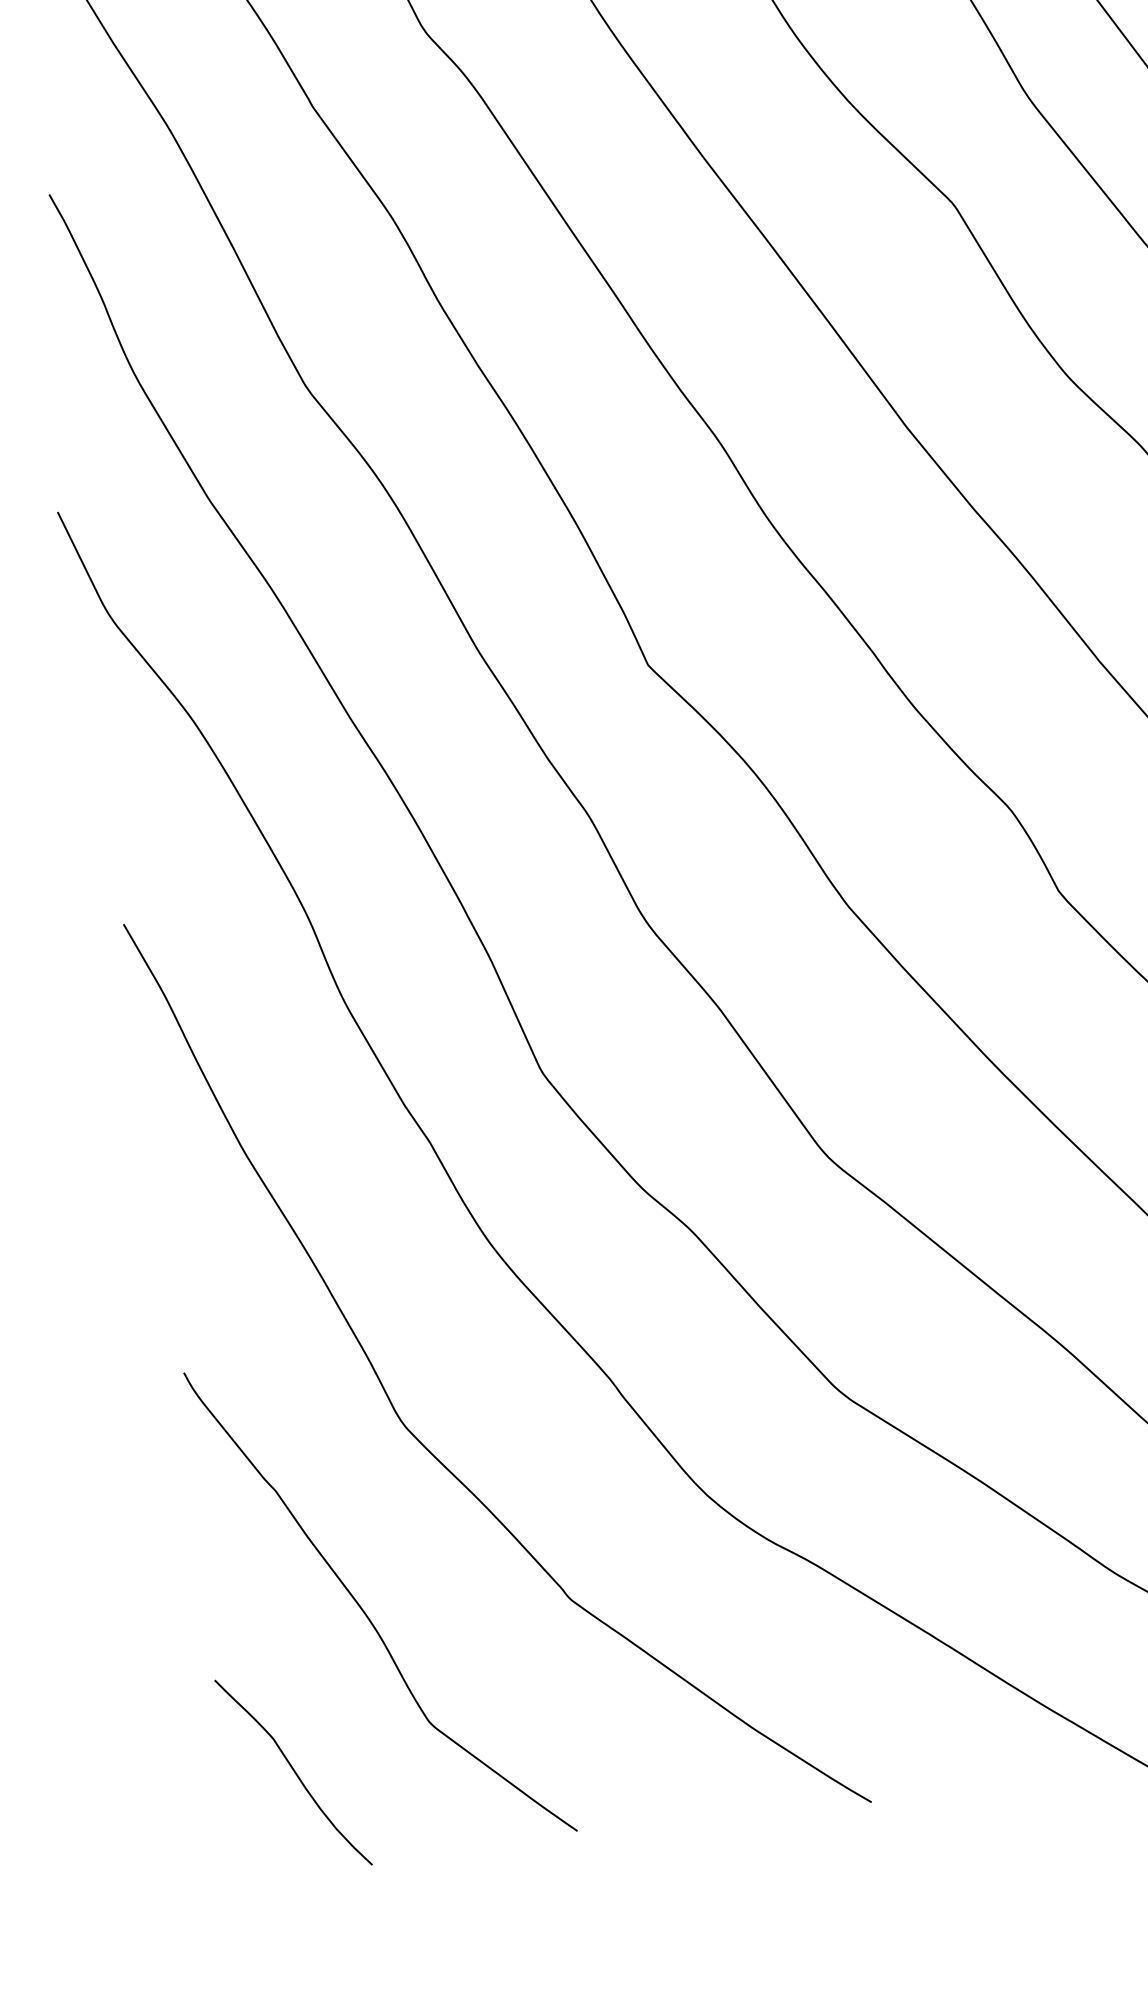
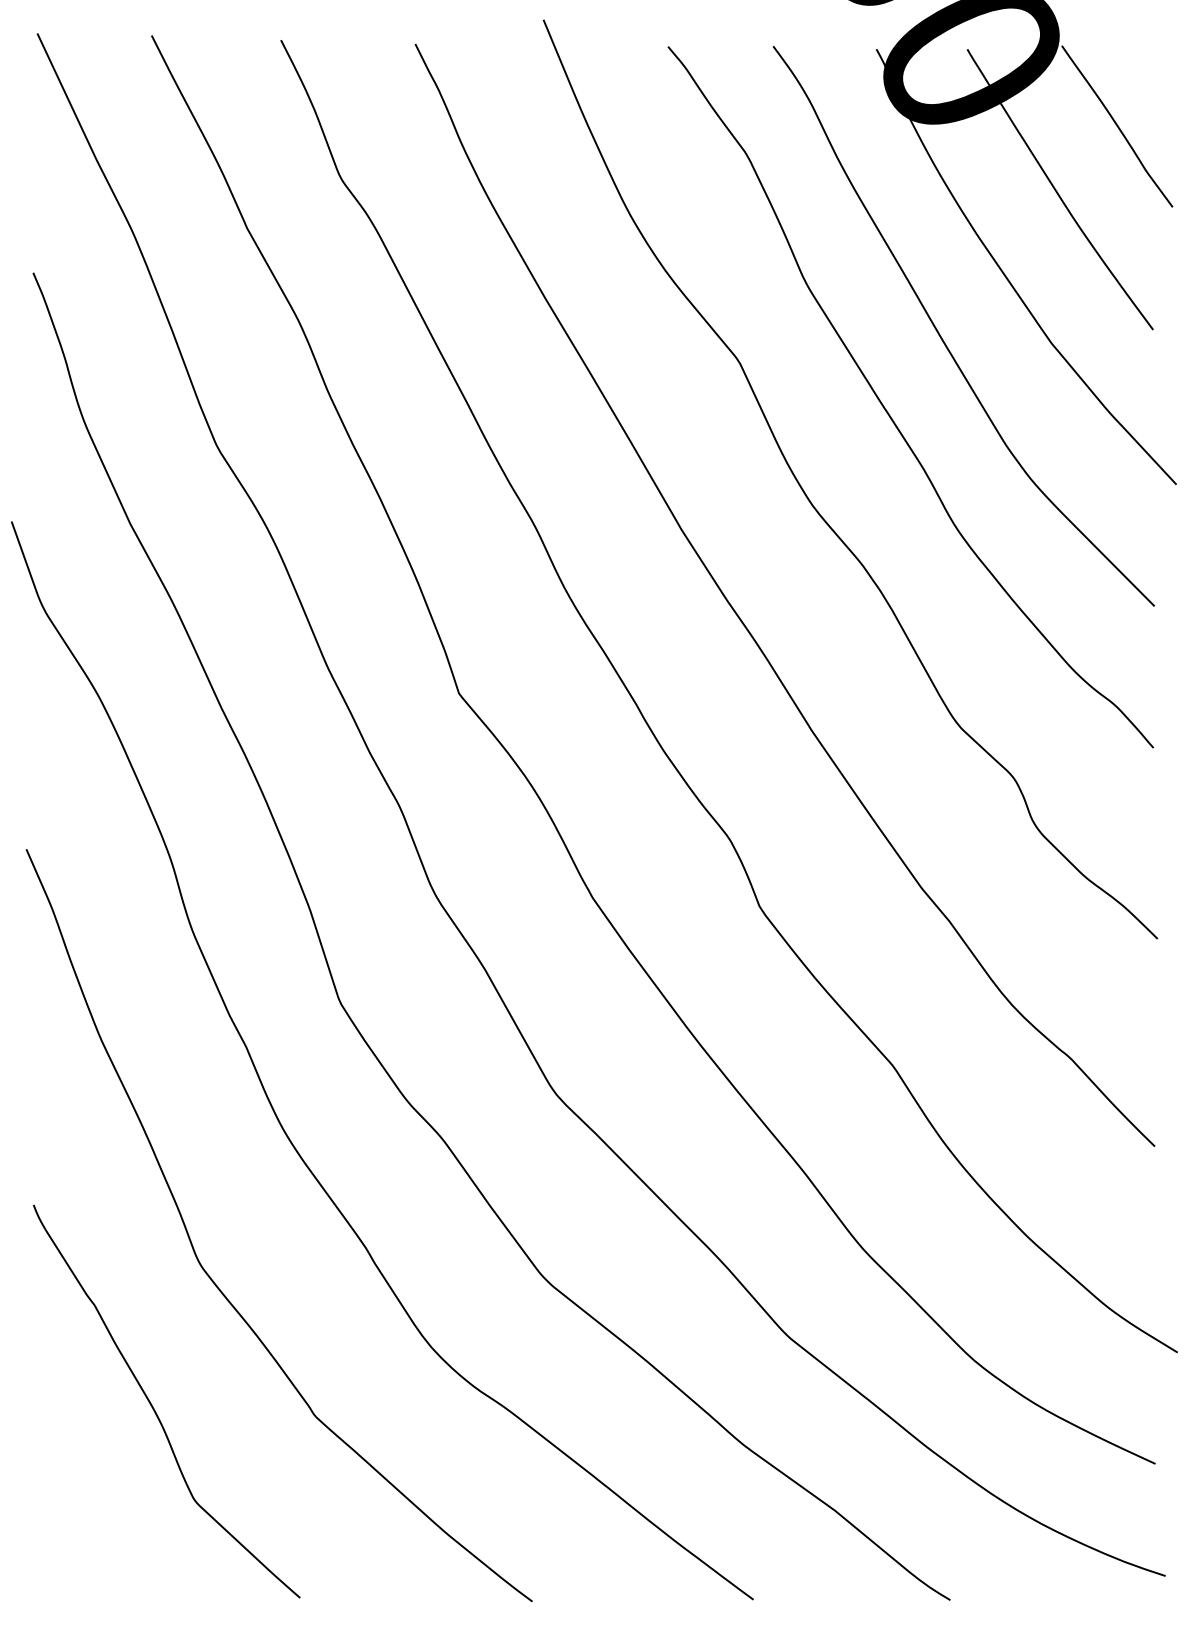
curve: (293, 1772) -> (83, 1526), removed

